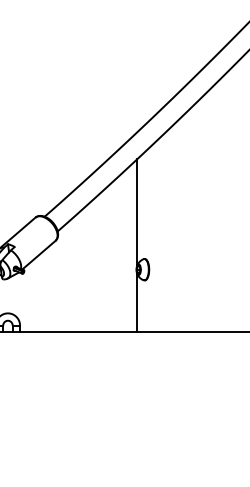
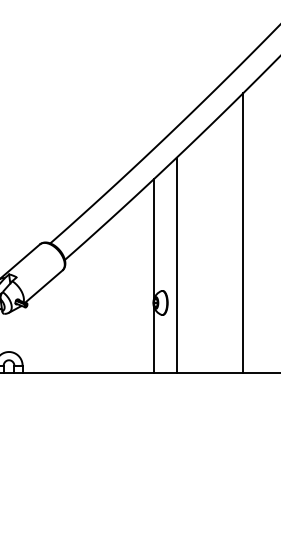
line: (216, 206) -> (243, 231), added
line: (157, 235) -> (177, 264), added

